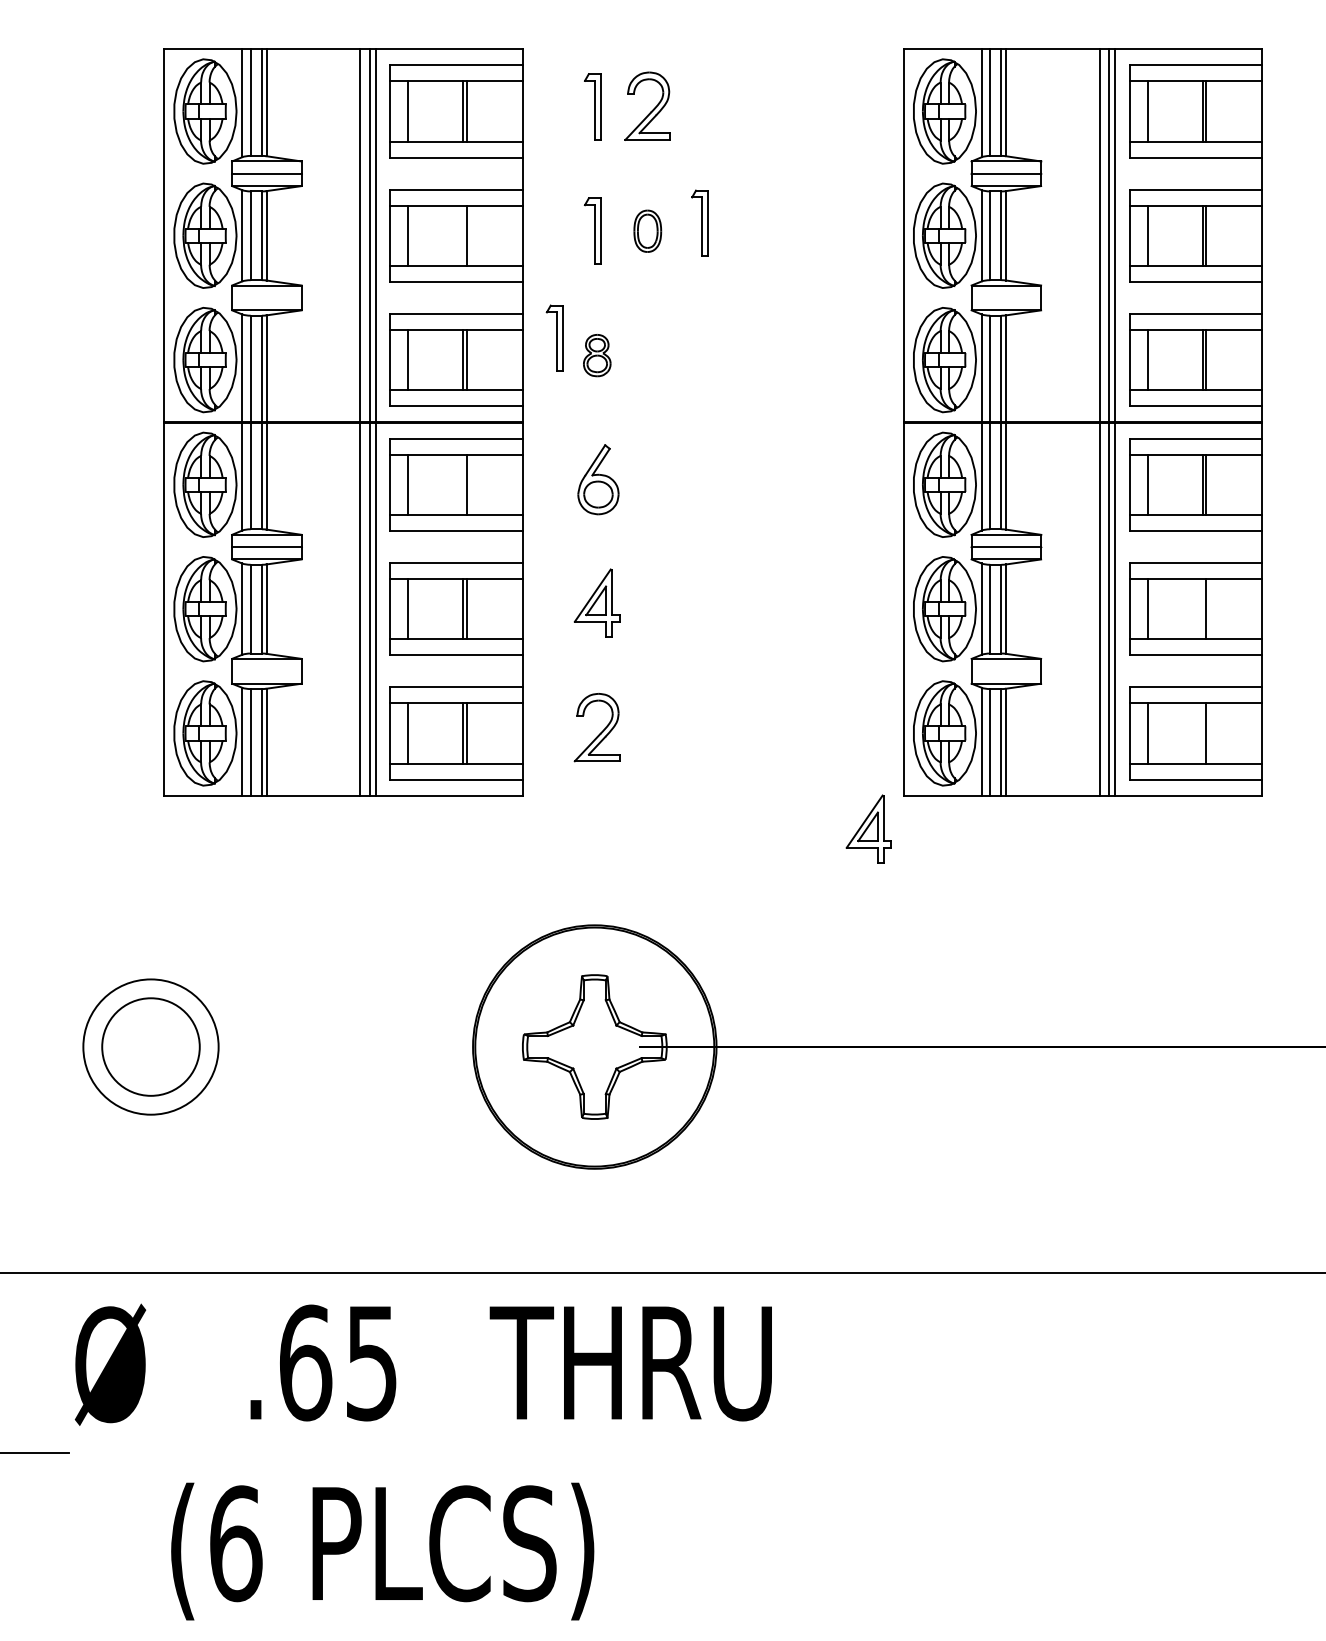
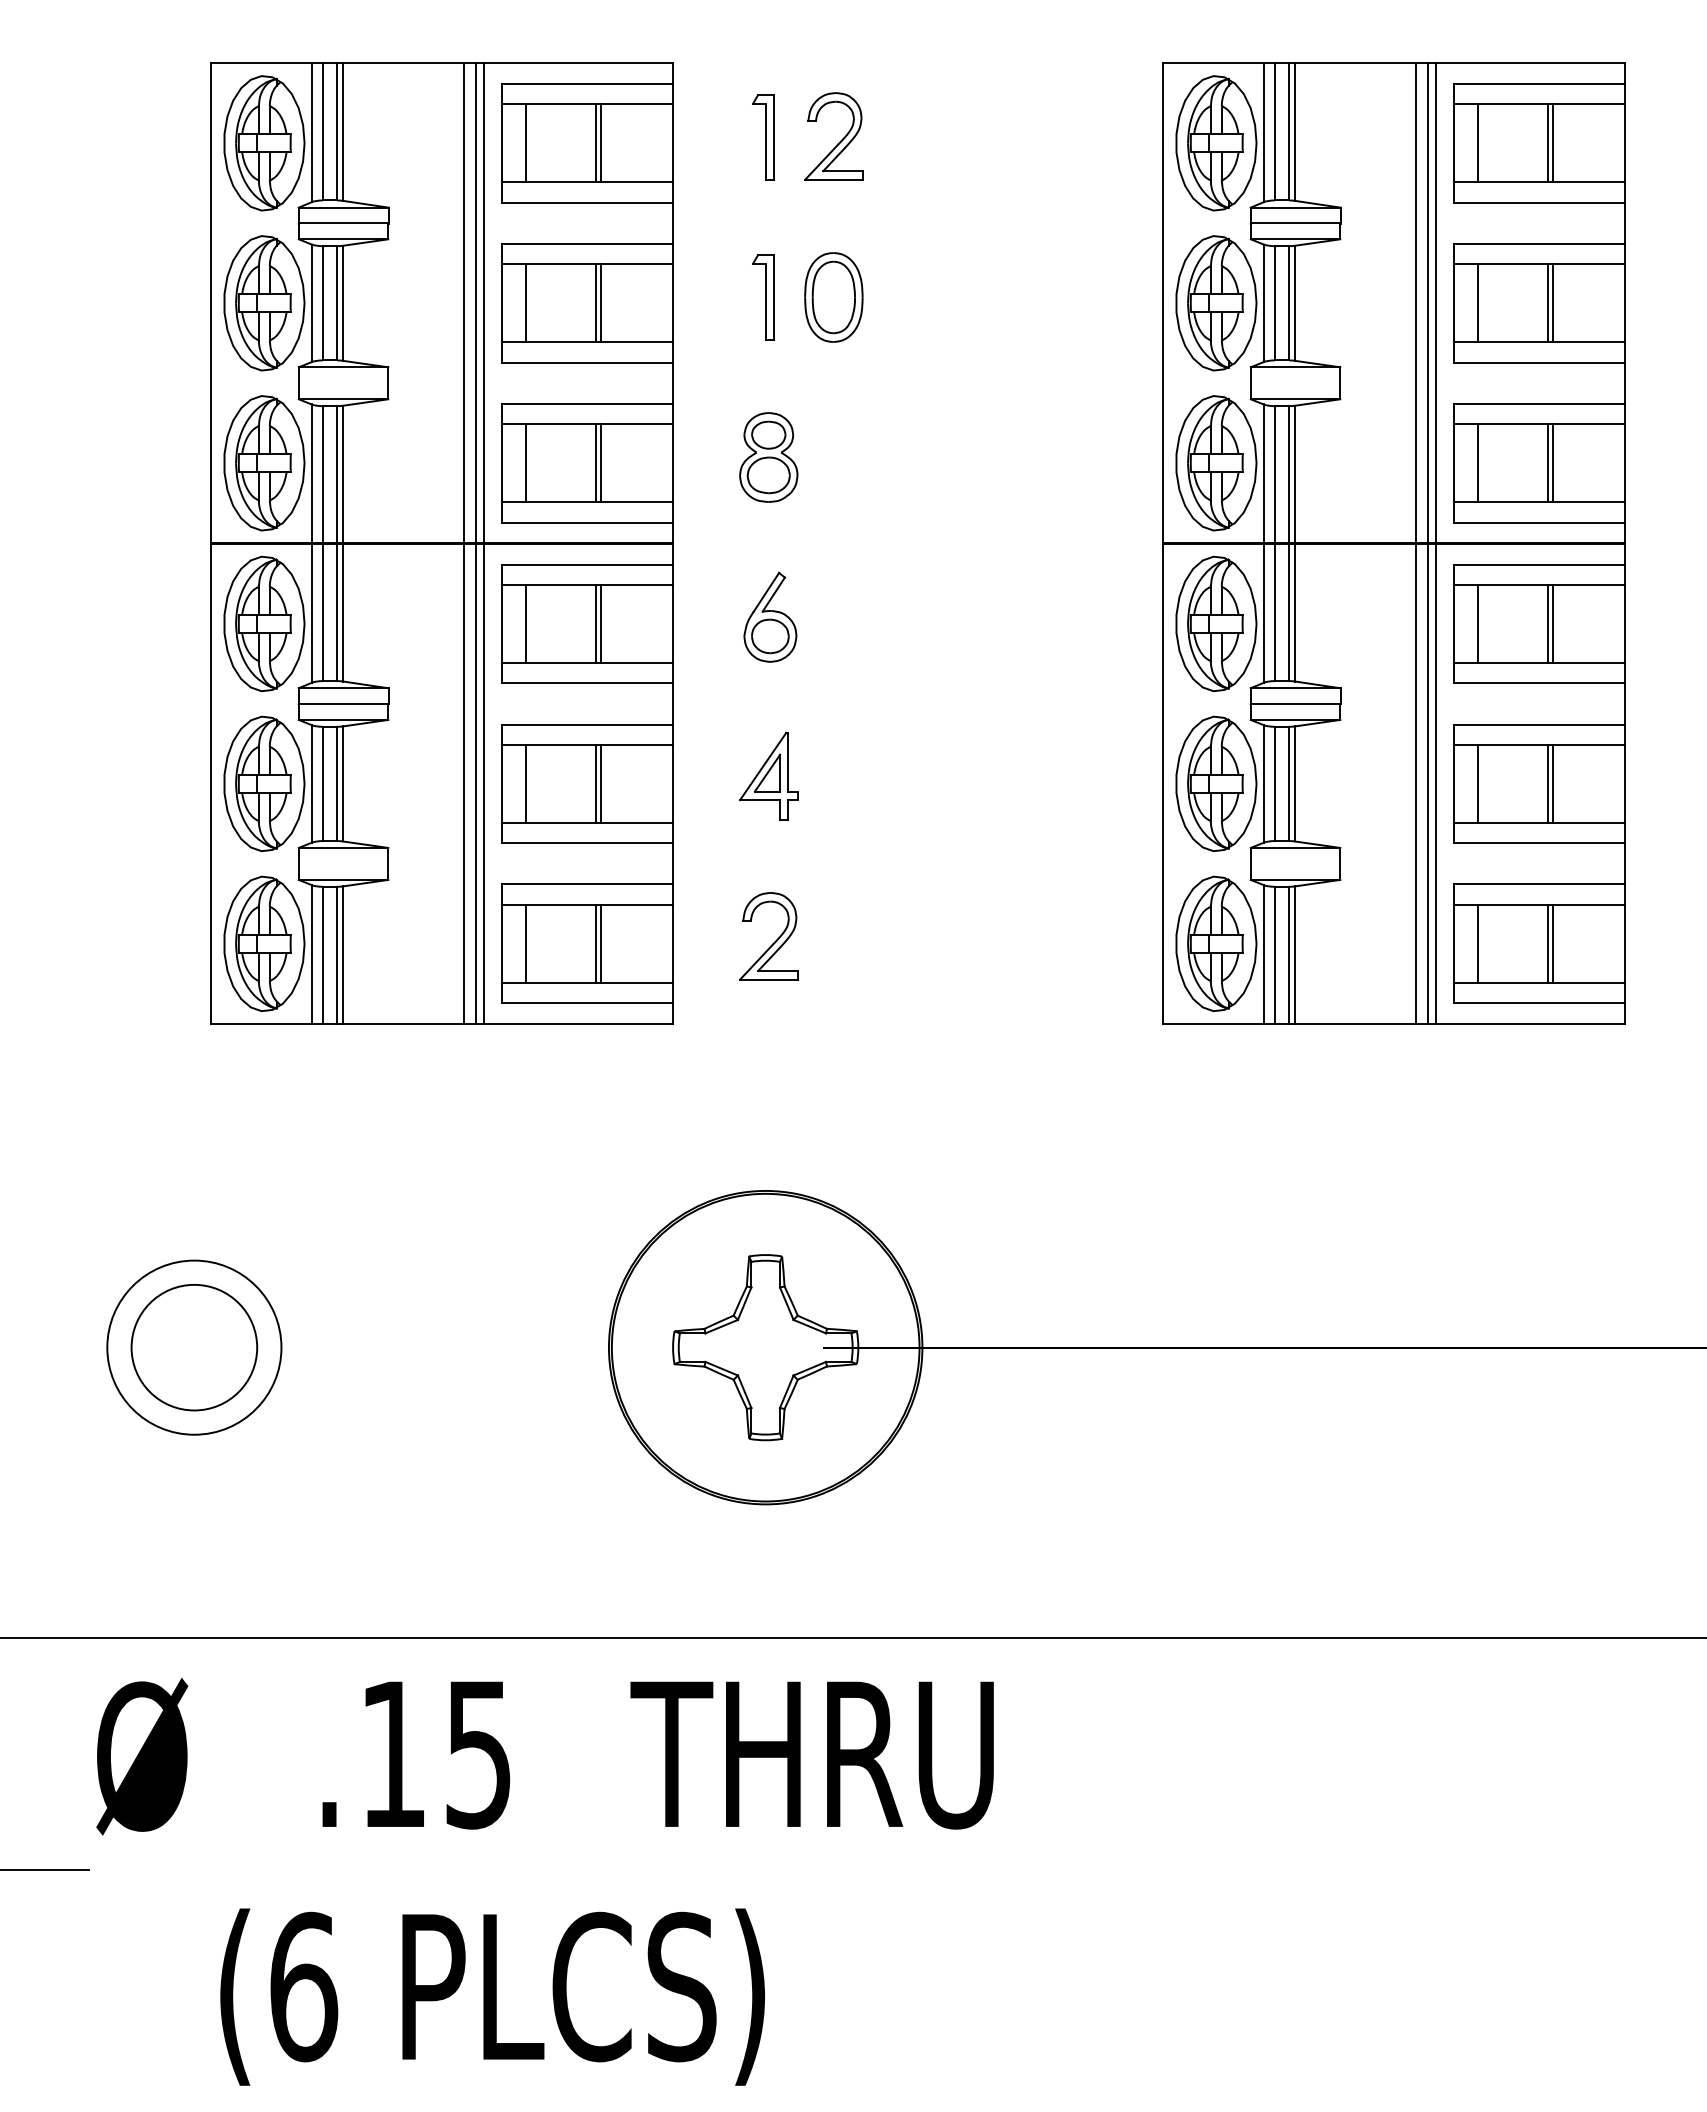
part: (700, 223) -> (901, 287), removed
part: (647, 231) -> (833, 297), size x1.67
line: (463, 235) -> (596, 303), added
part: (555, 338) -> (714, 435), removed
part: (596, 355) -> (768, 457), size x1.67
line: (463, 484) -> (596, 623), added
line: (1202, 608) -> (1548, 783), added
line: (1202, 733) -> (1548, 943), added
part: (868, 829) -> (1118, 1067), removed
text: (305, 1363) -> (393, 1754), .65 -> .15

